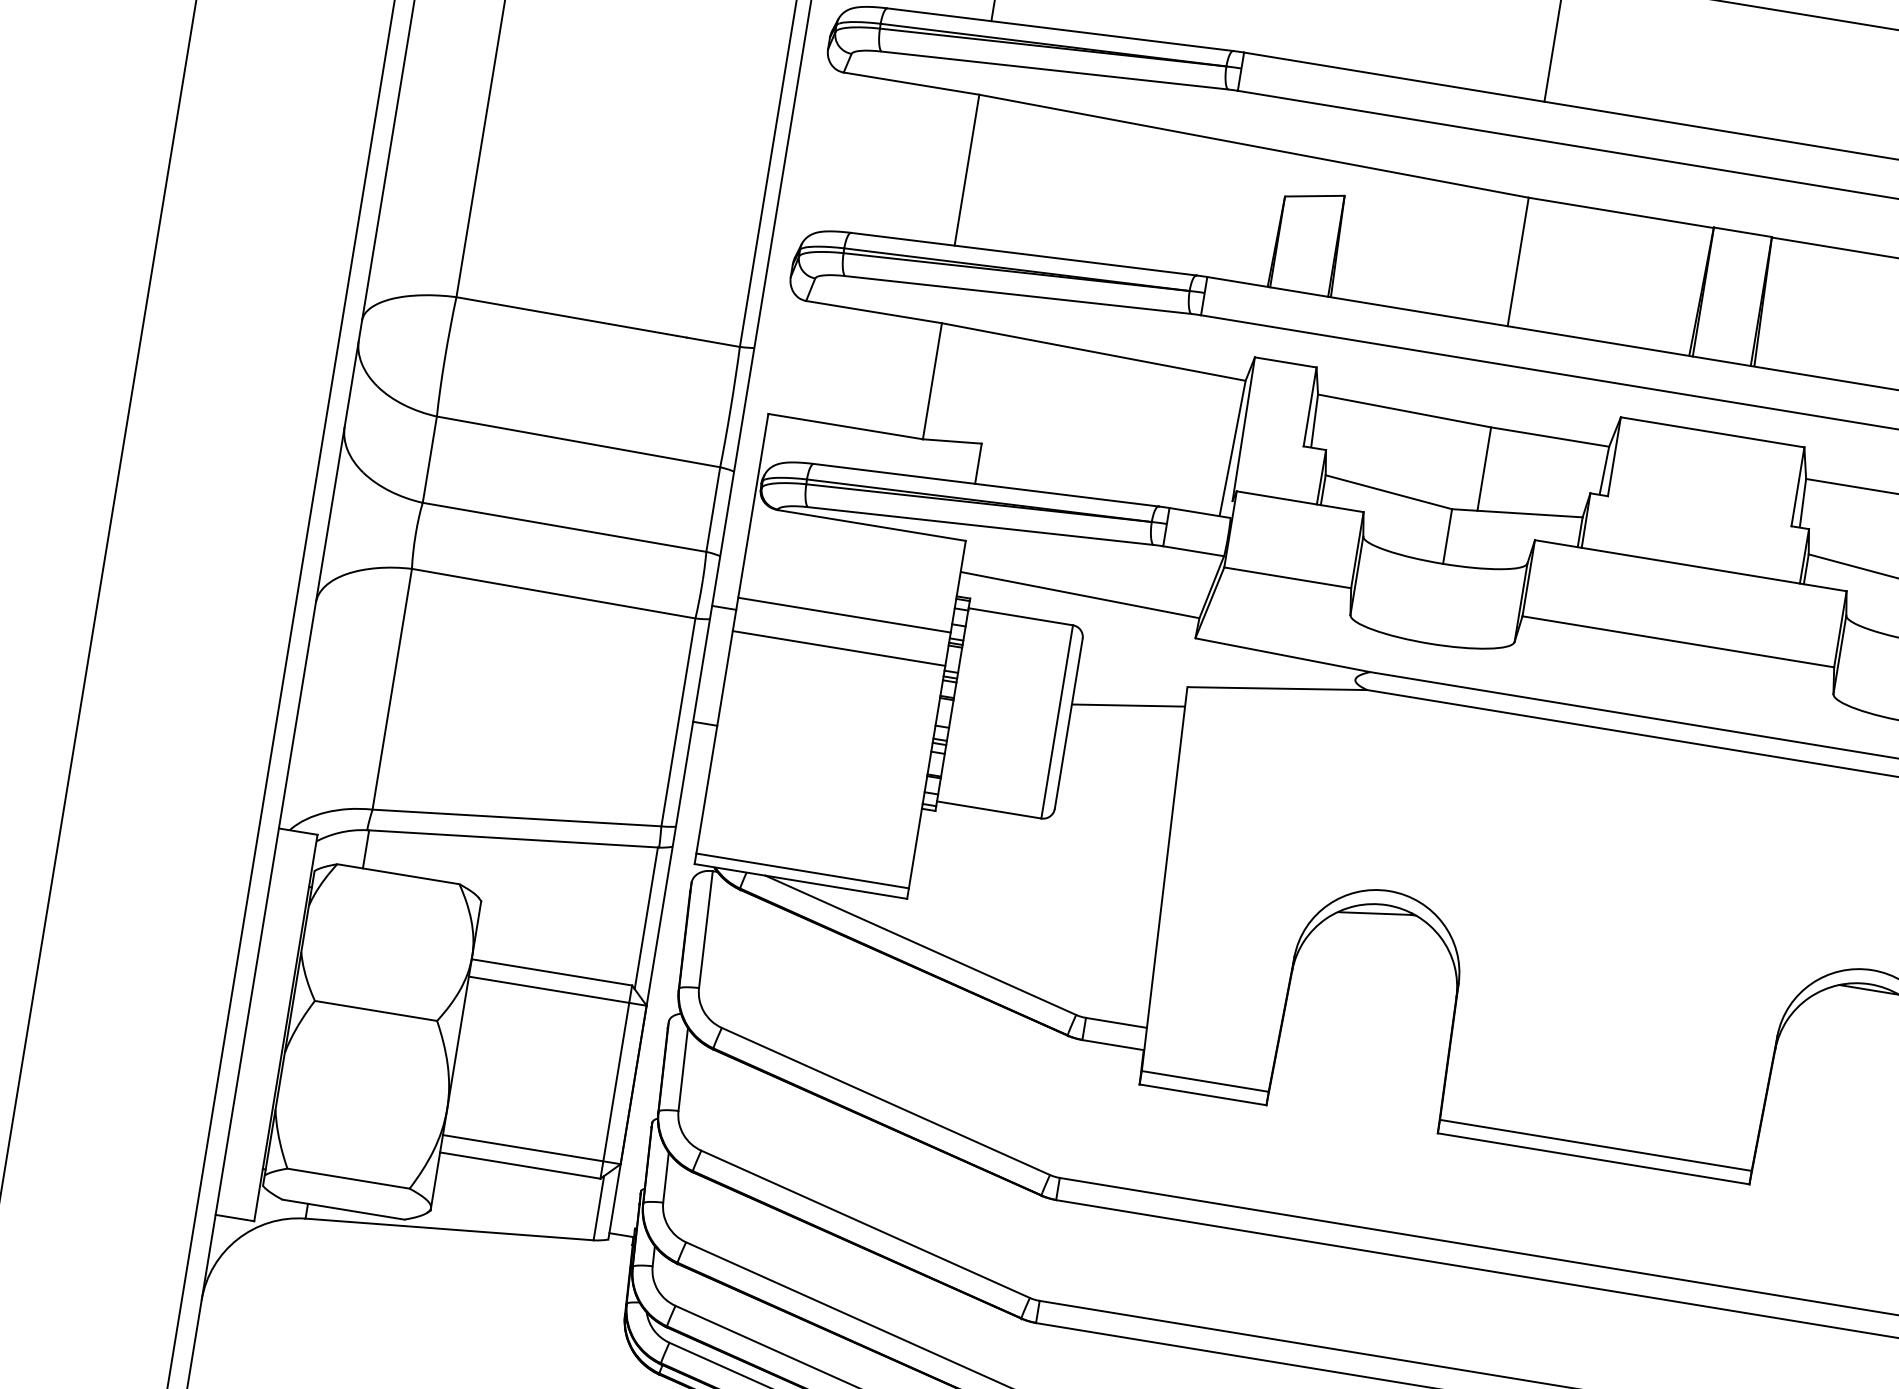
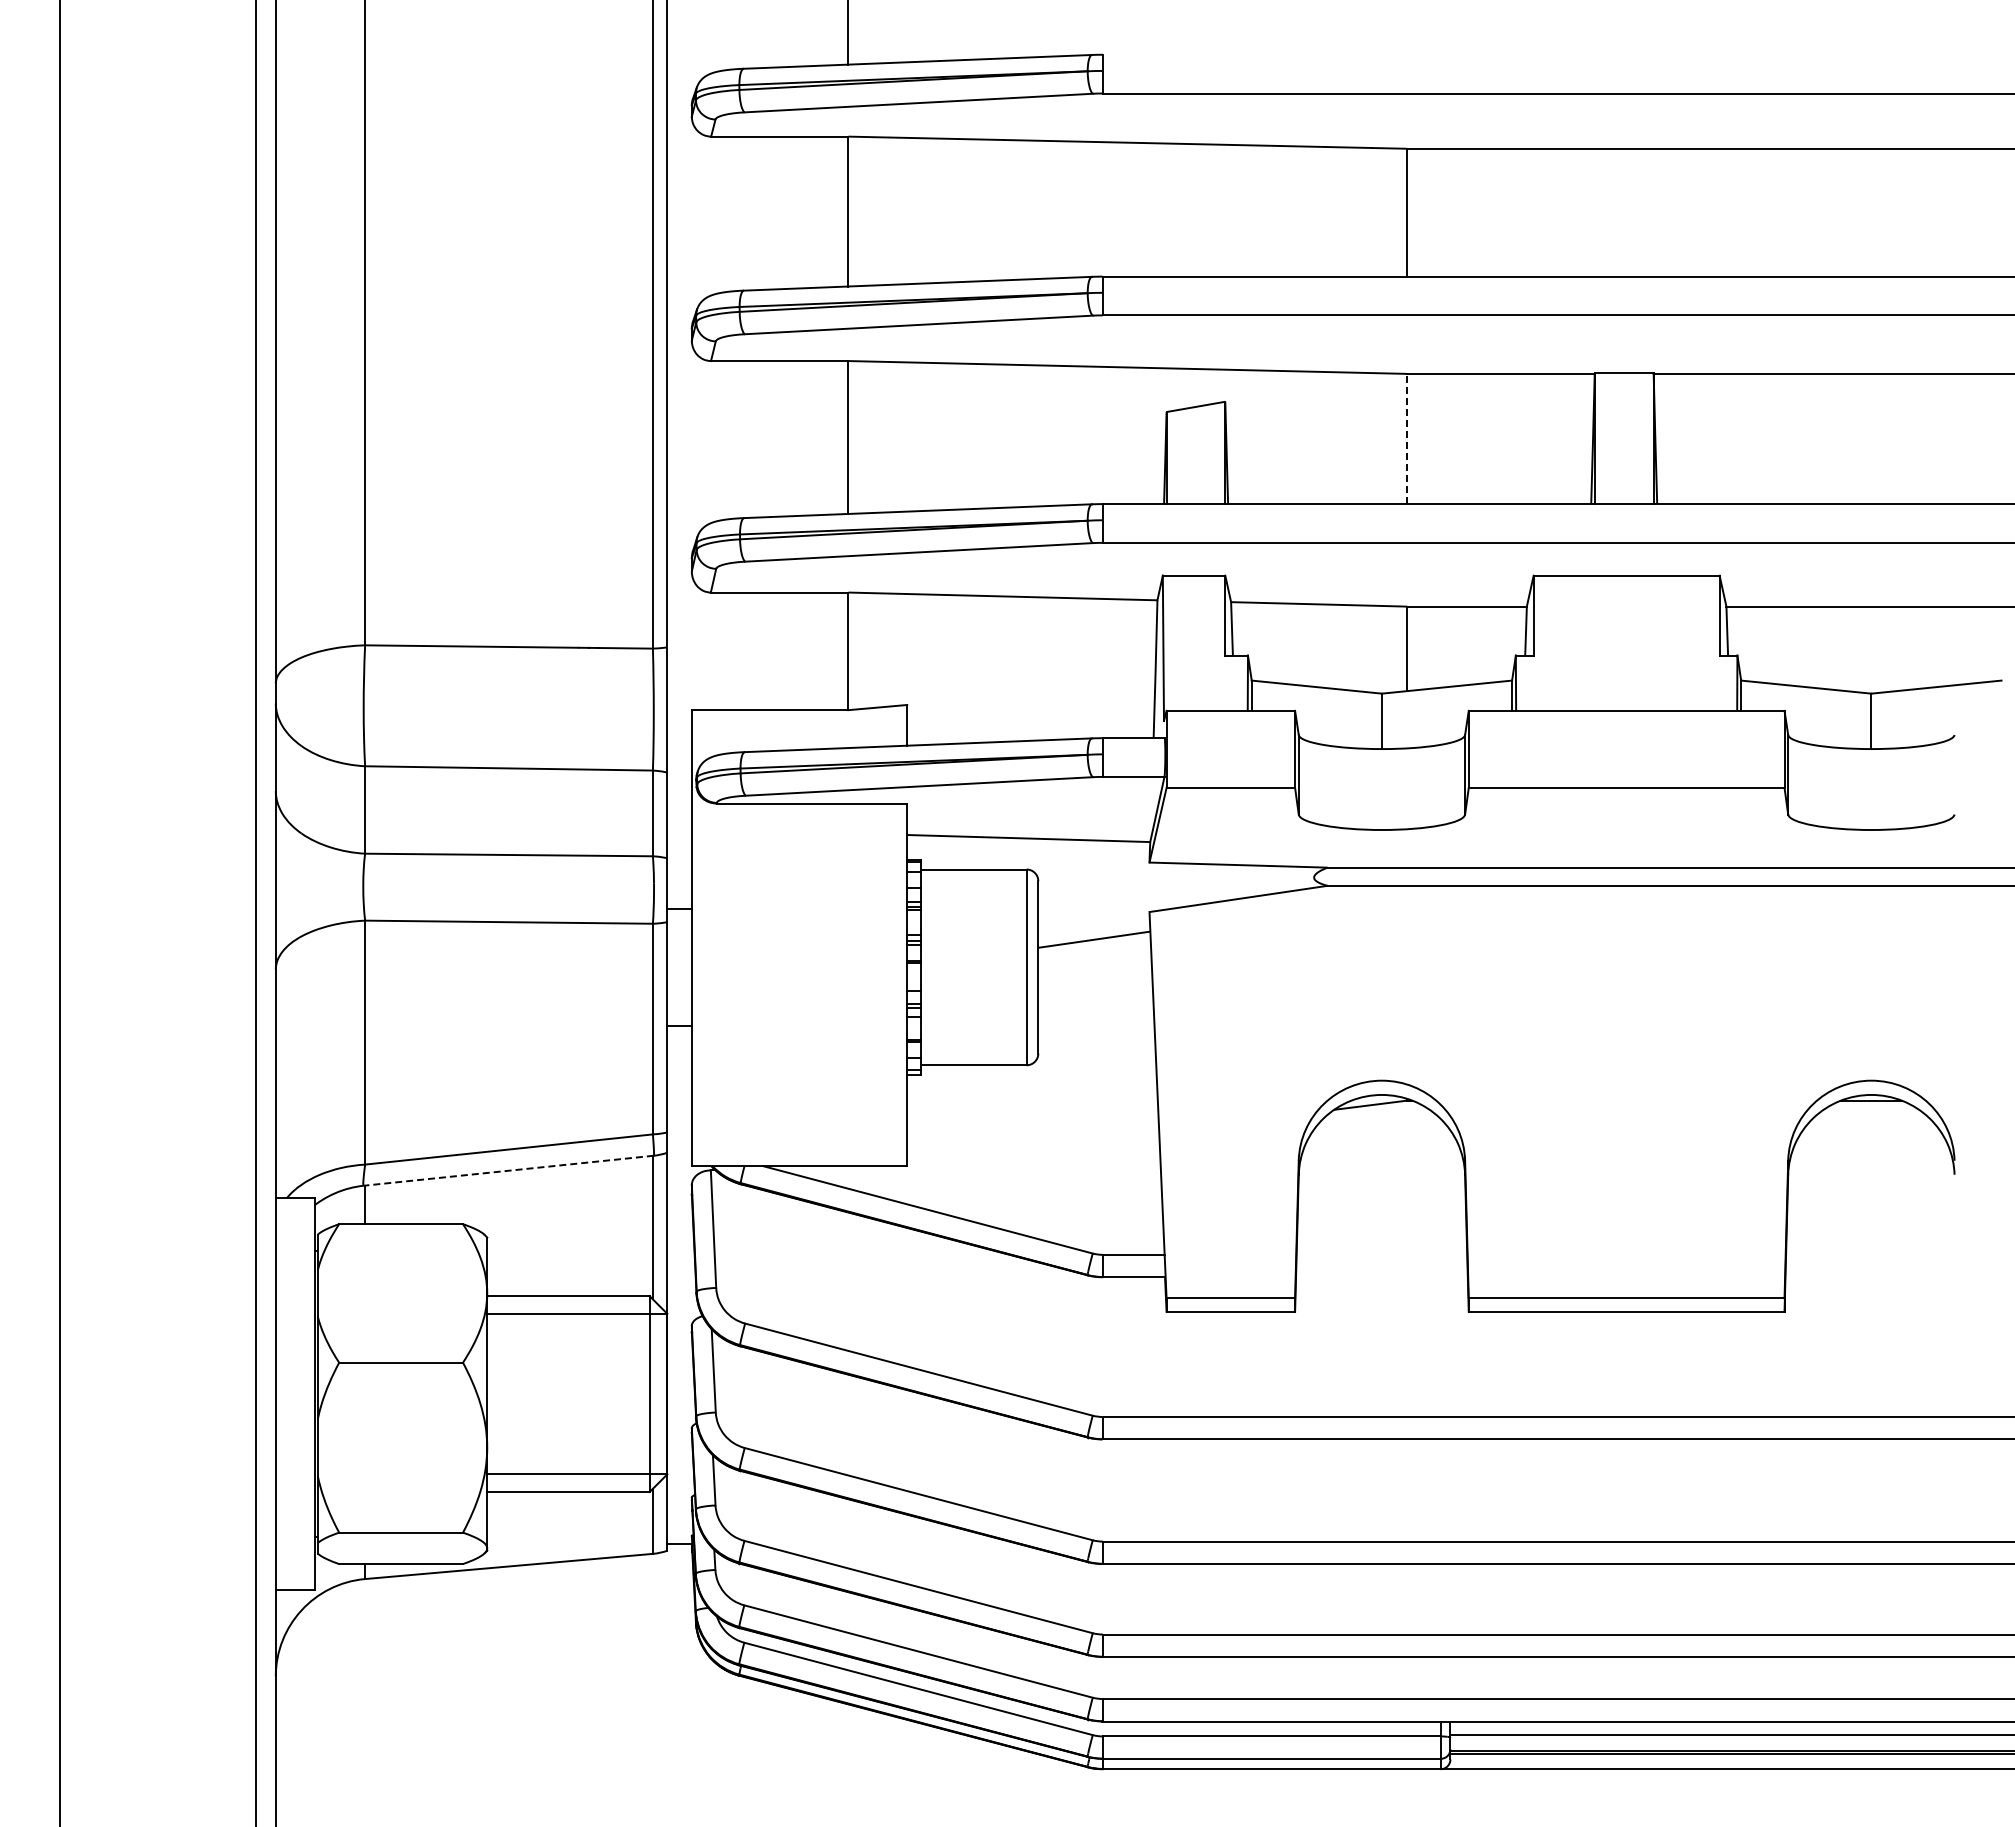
line: (1518, 261) -> (1407, 438), solid -> dashed
line: (844, 615) -> (799, 896), removed
line: (839, 648) -> (799, 930), removed
line: (513, 838) -> (508, 1170), solid -> dashed
line: (802, 870) -> (799, 1155), removed

